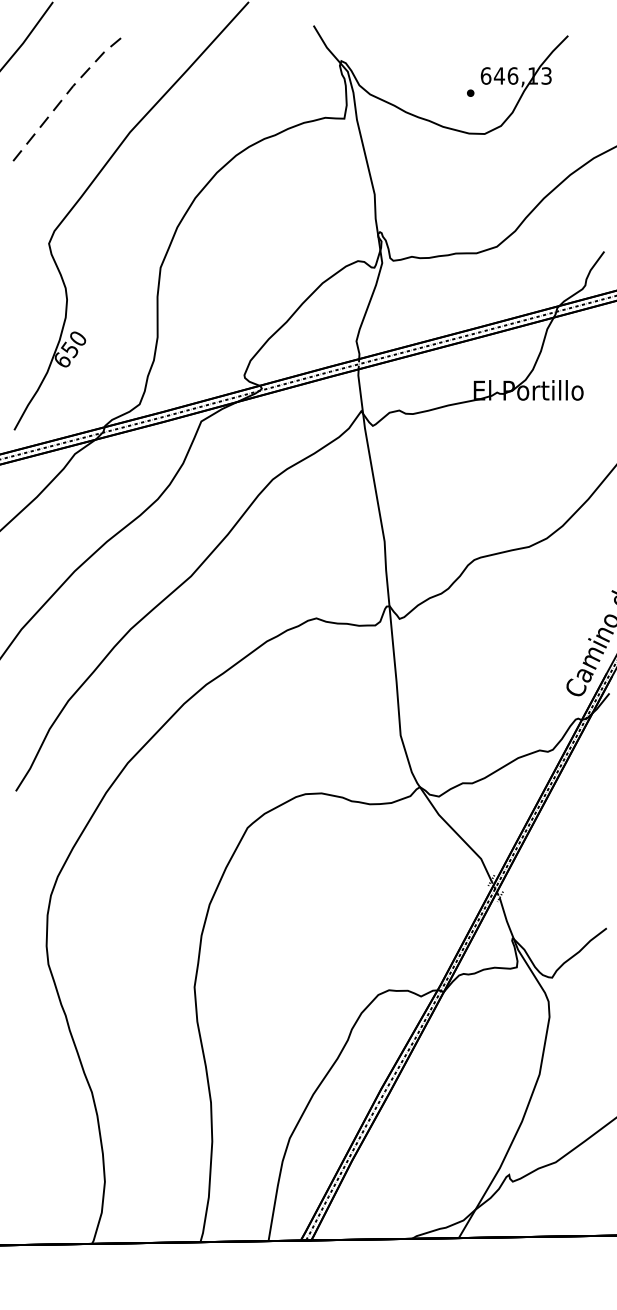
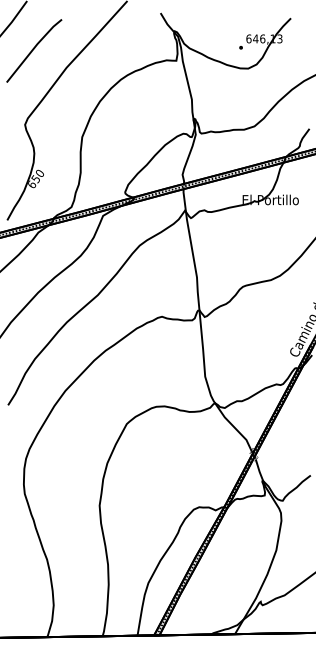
line: (65, 94) -> (33, 48), dashed -> solid

